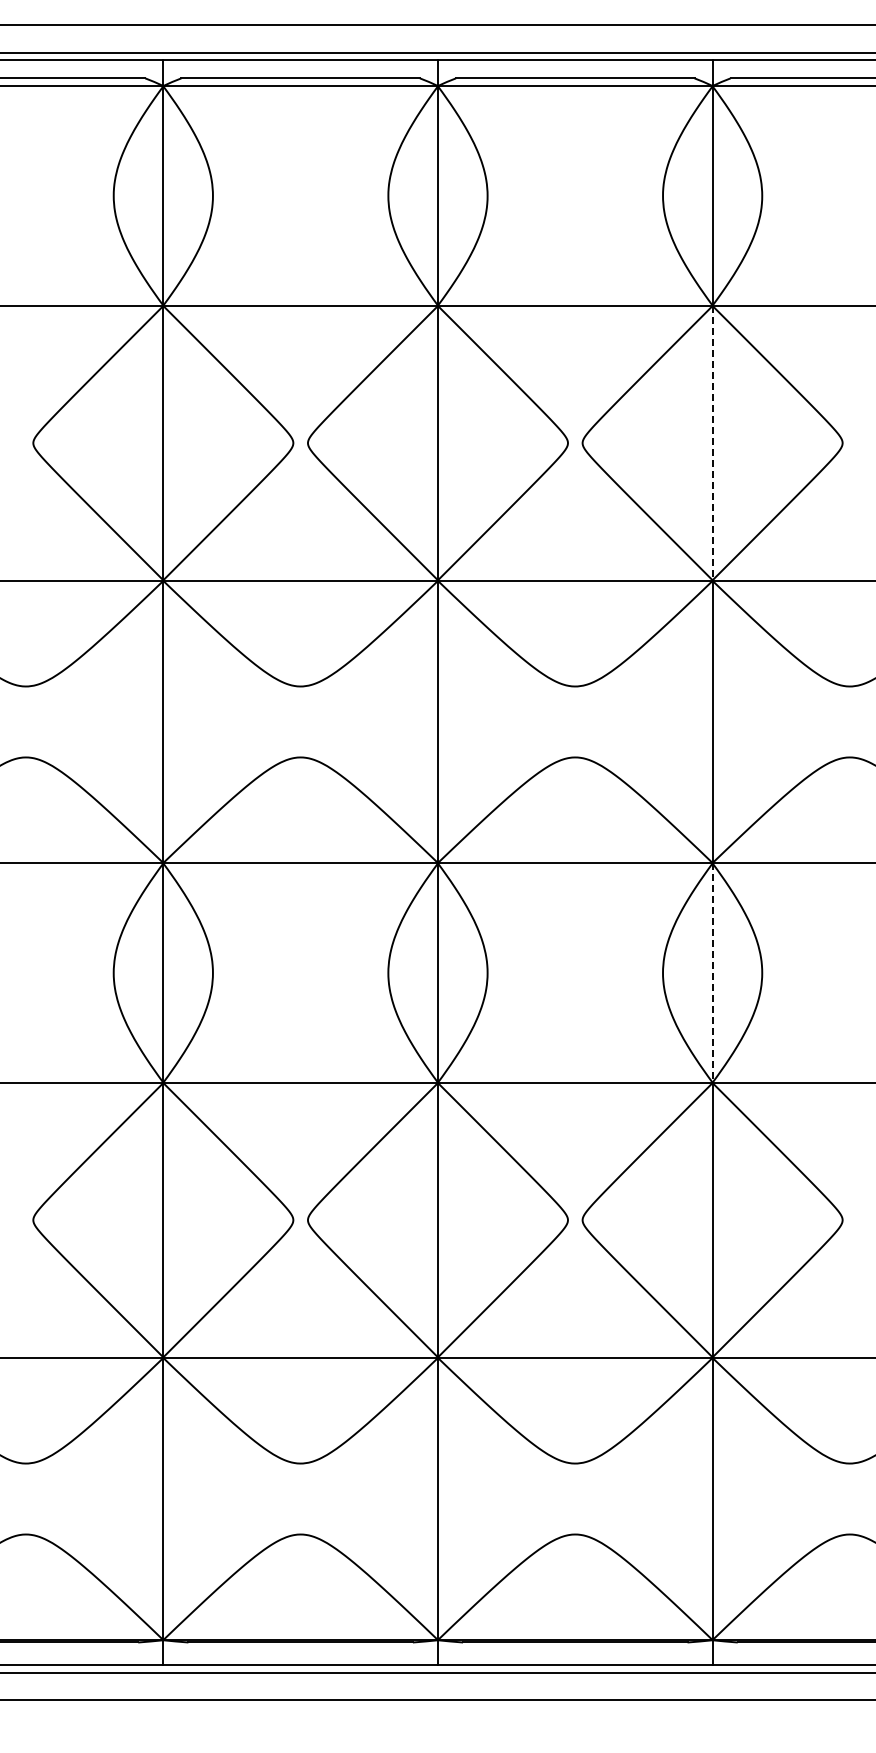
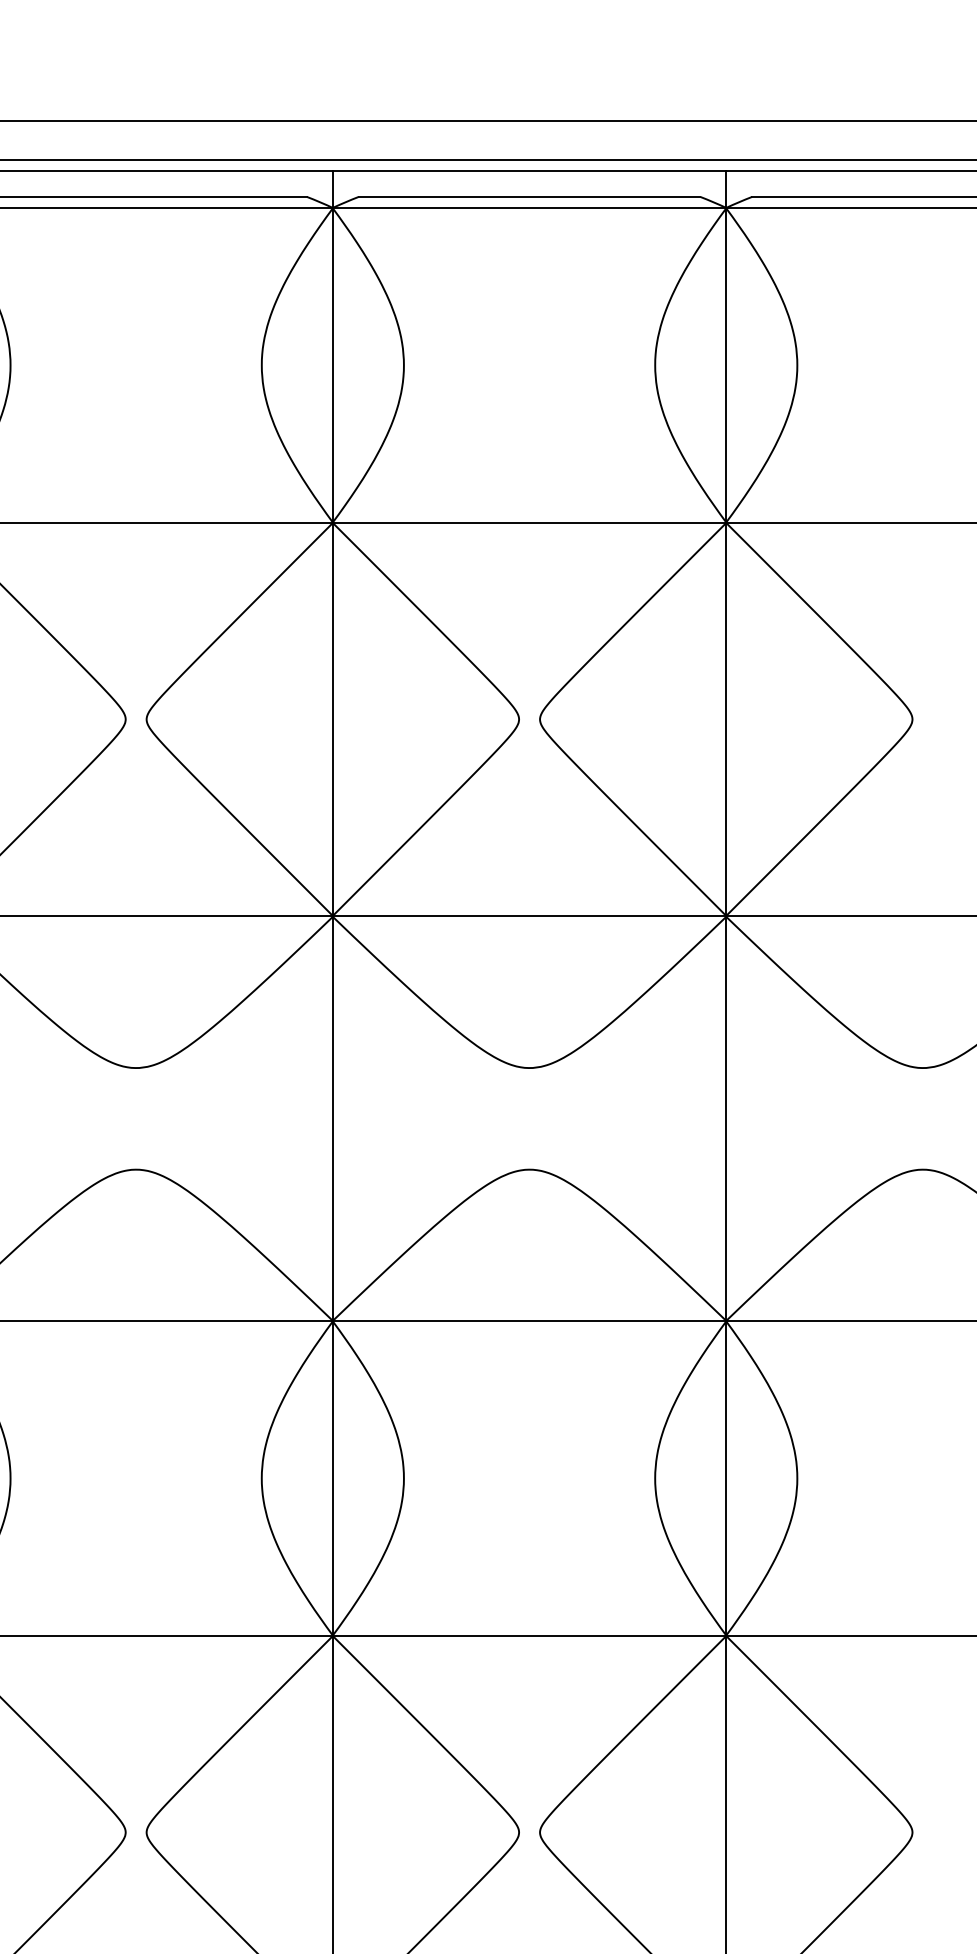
line: (712, 443) -> (726, 719), dashed -> solid
line: (712, 973) -> (726, 1479), dashed -> solid

